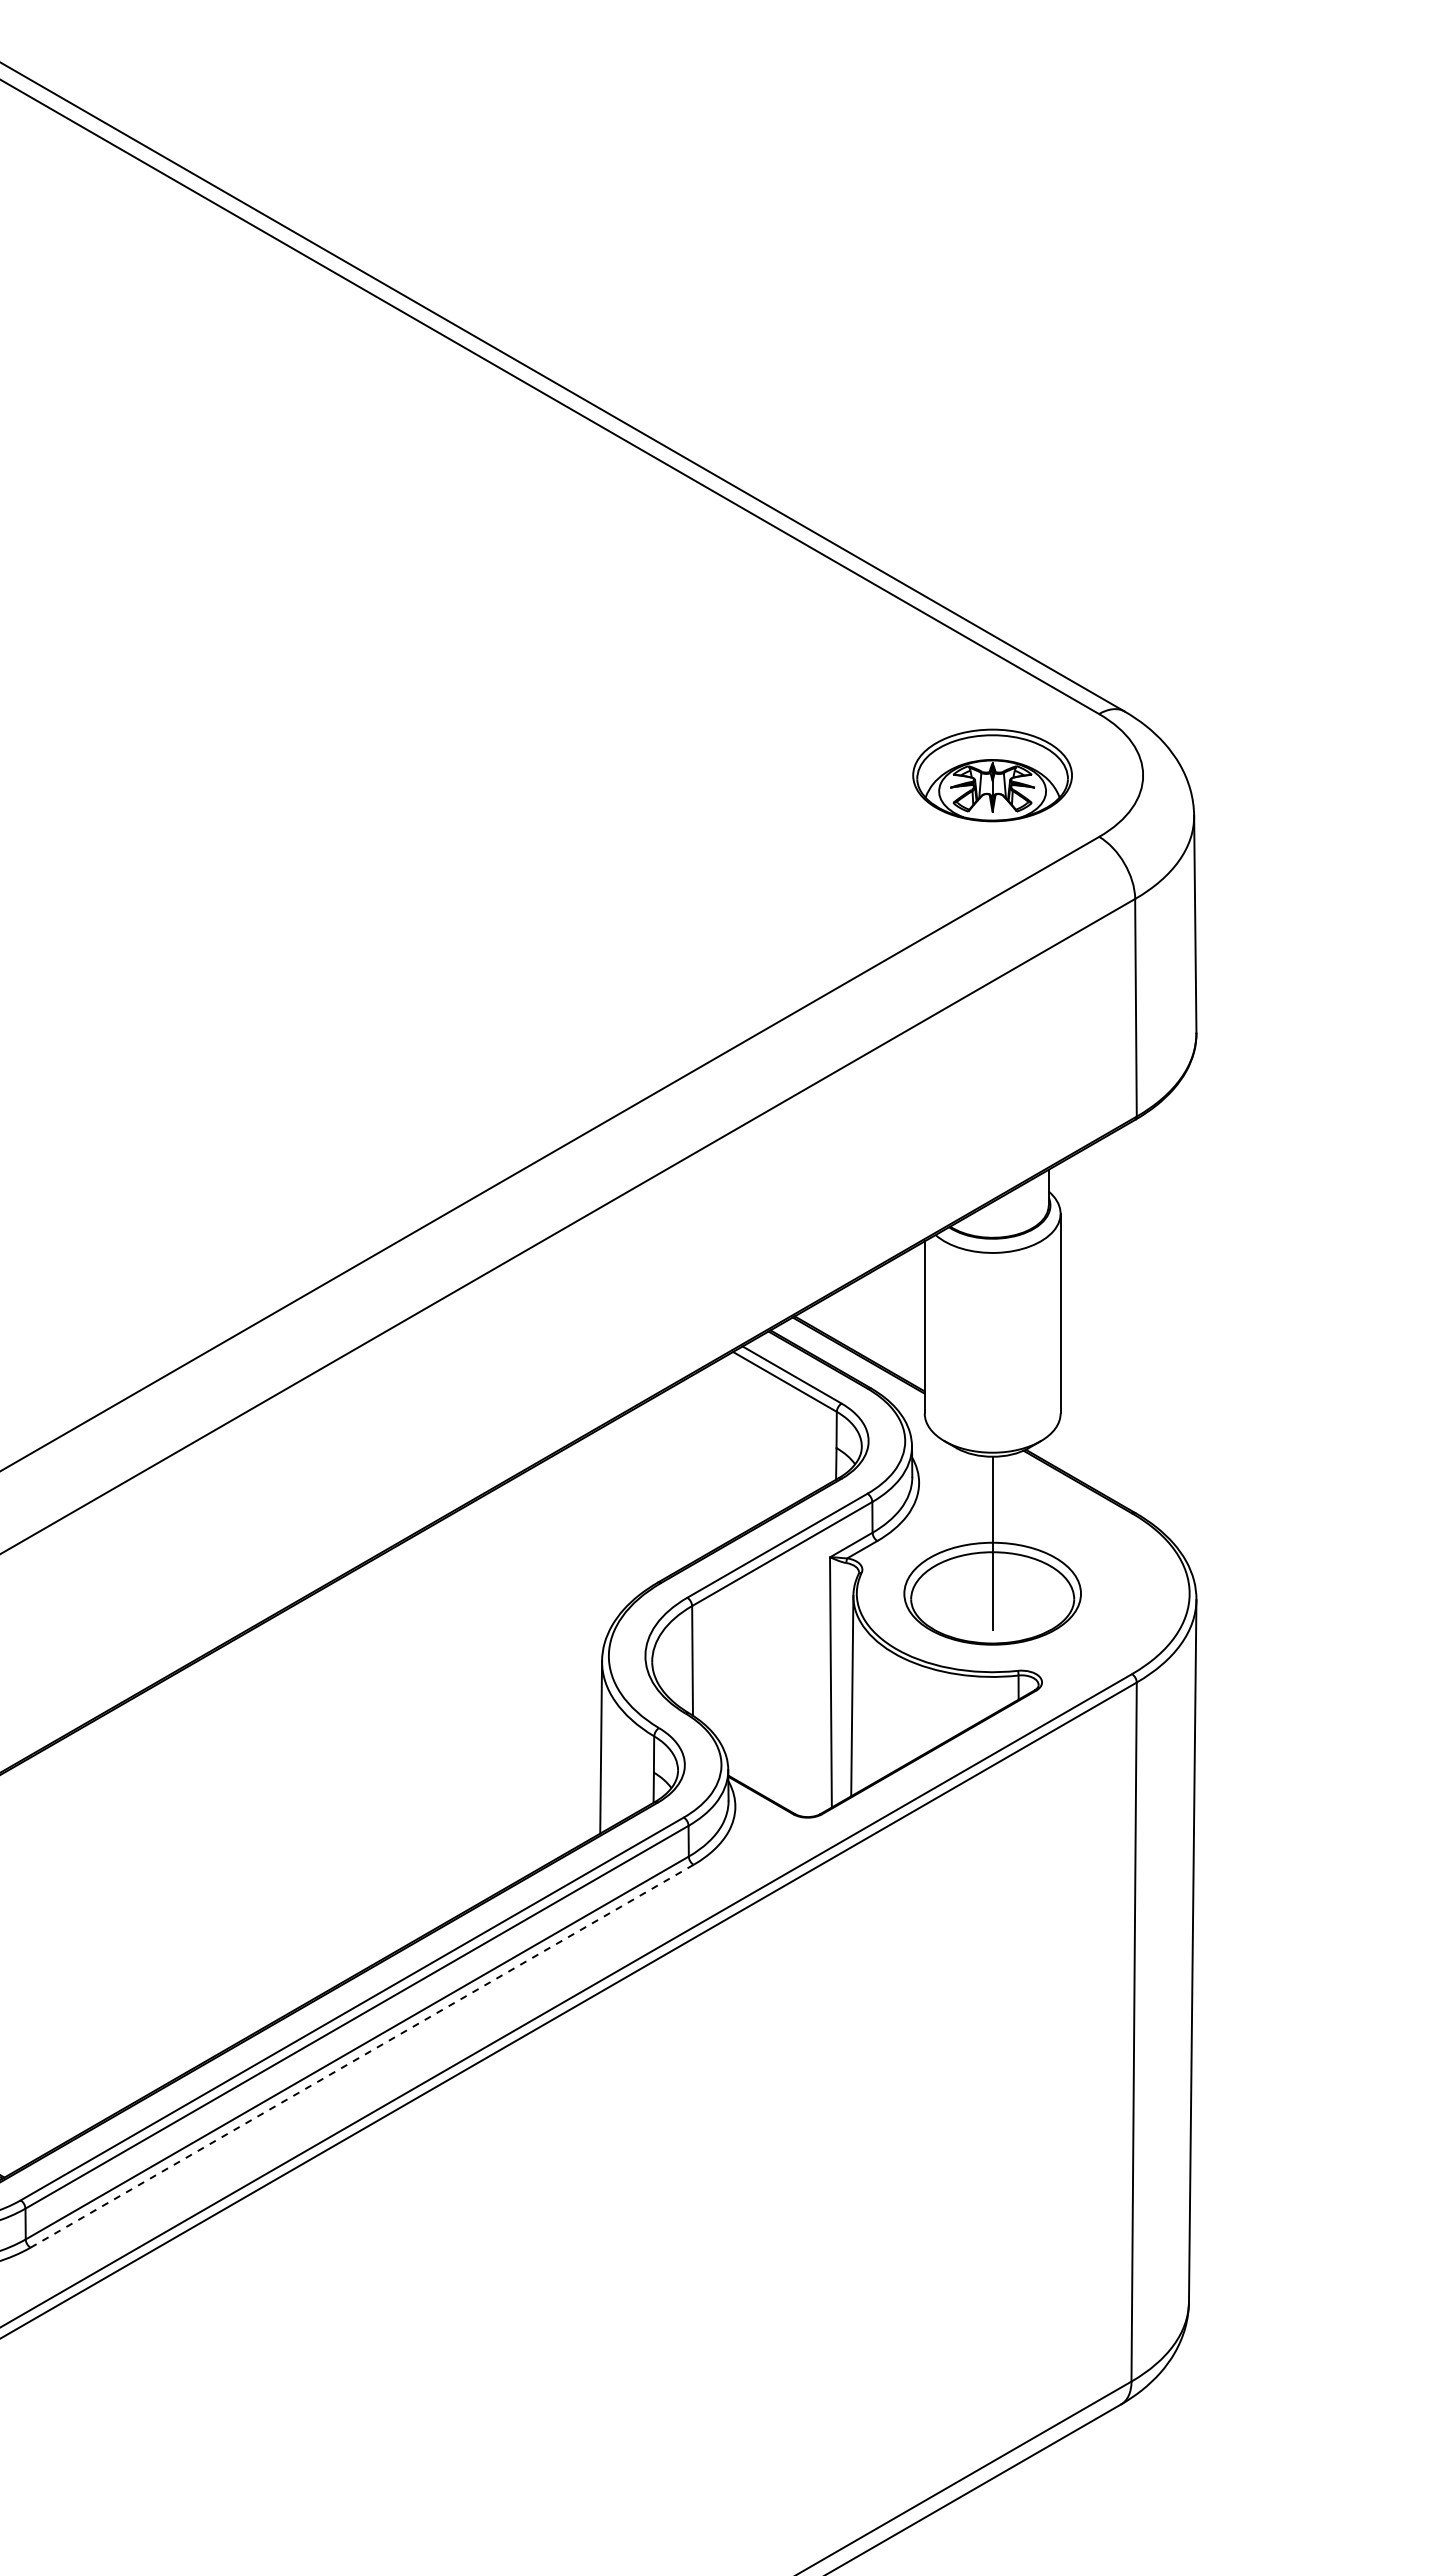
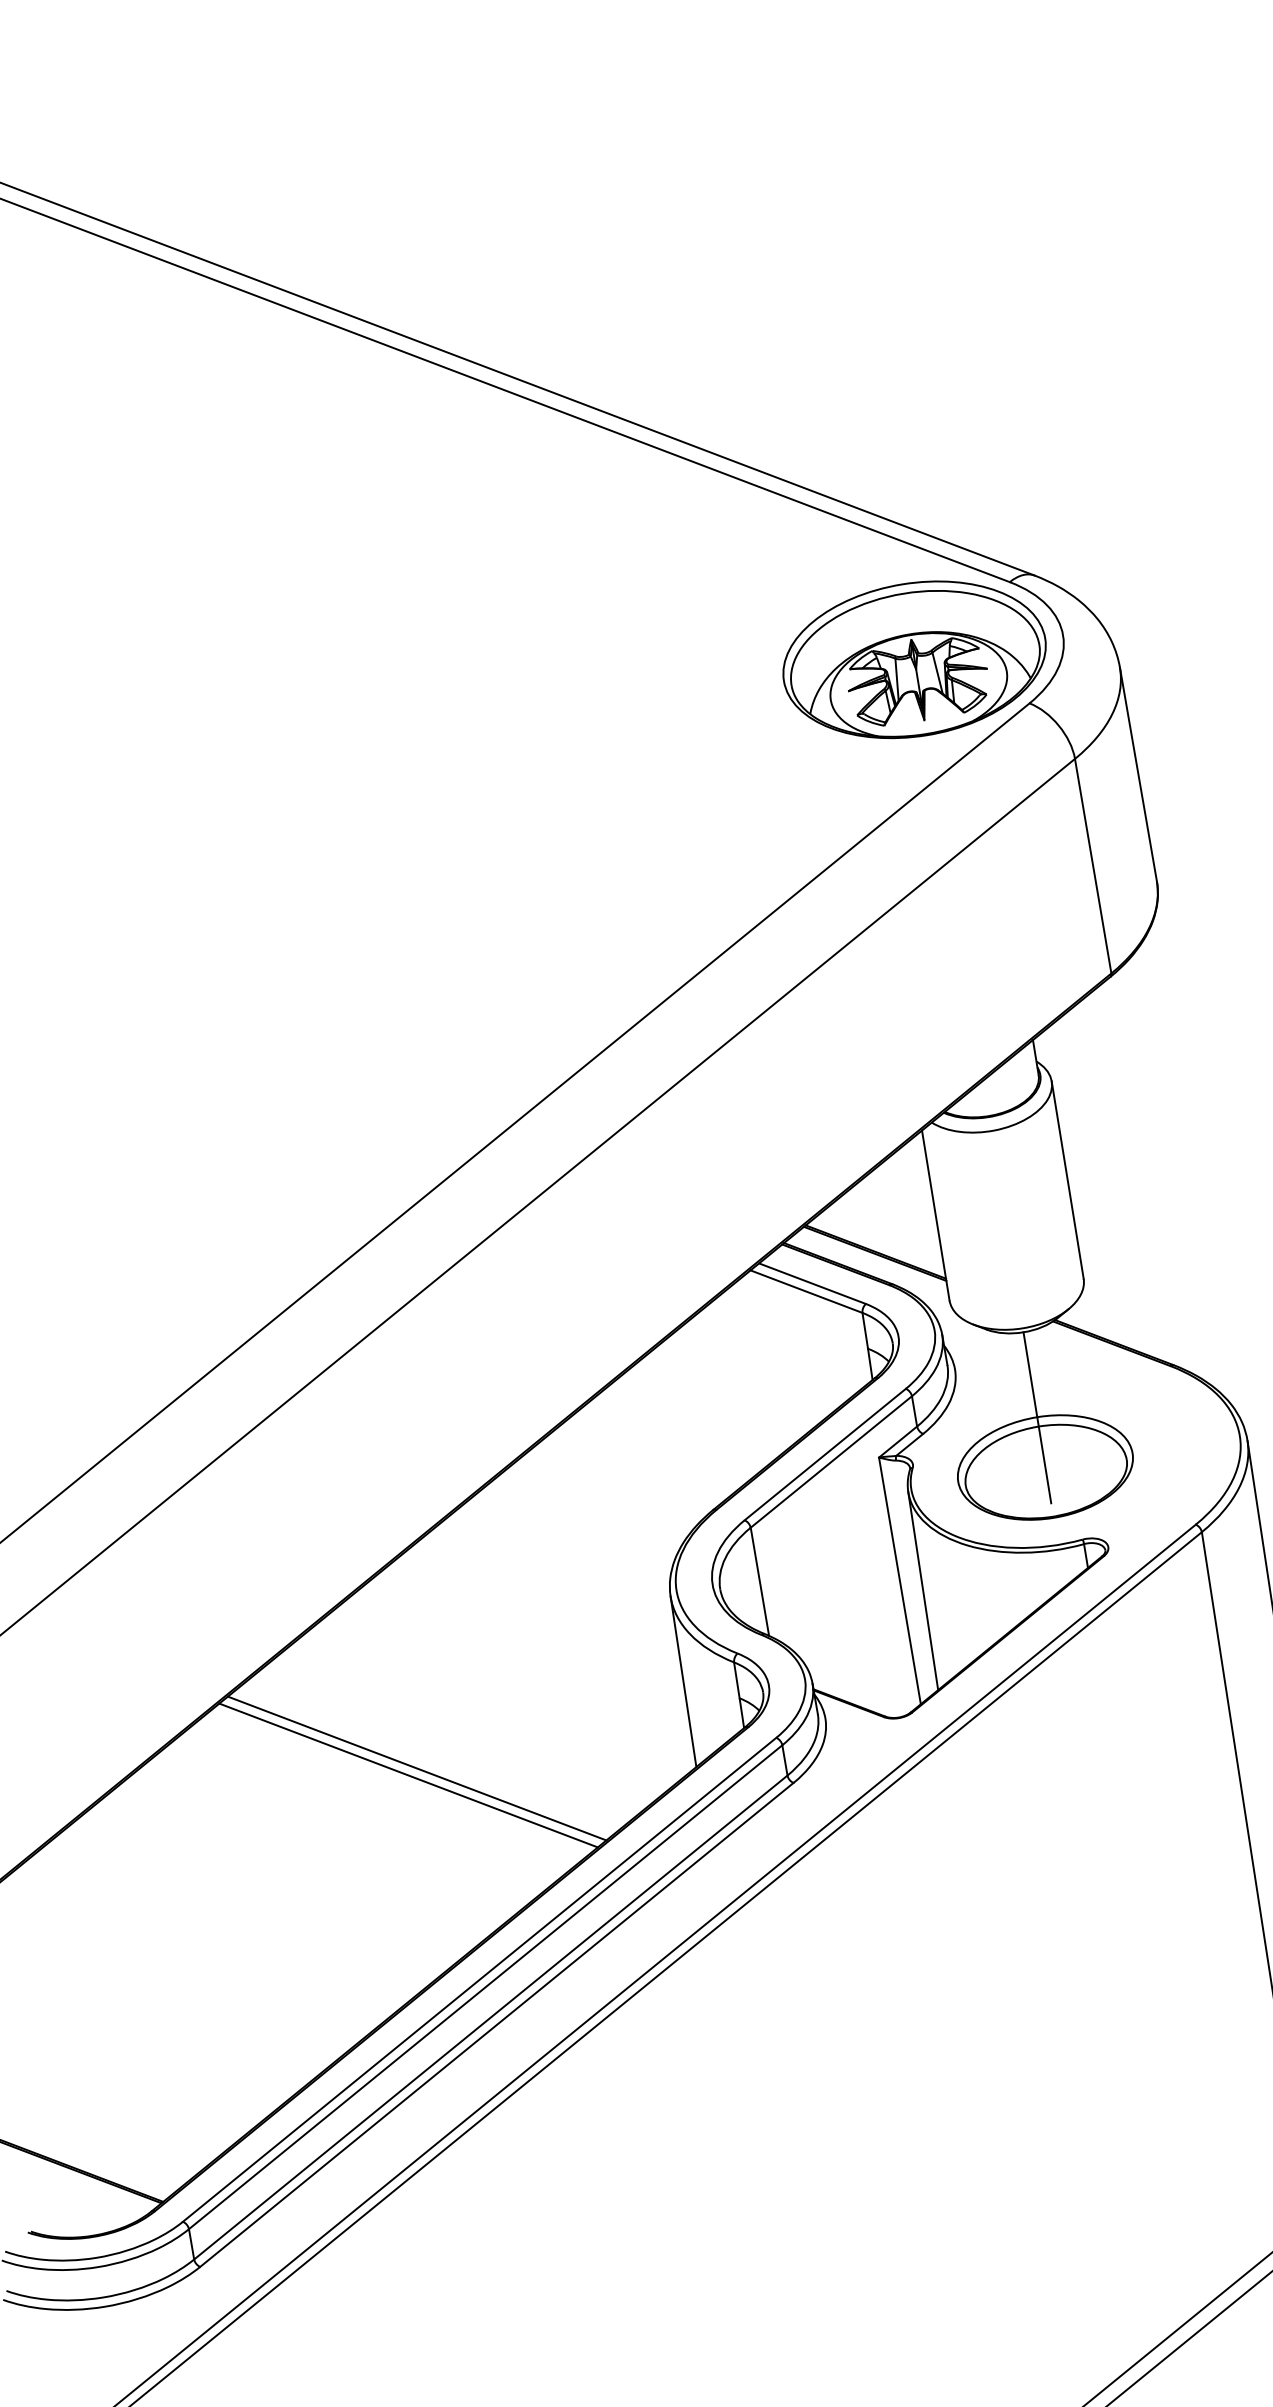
part: (992, 775) -> (914, 659), size x1.67
line: (324, 1790) -> (417, 1768), added
line: (314, 1795) -> (408, 1775), added
line: (362, 2056) -> (497, 2025), dashed -> solid

